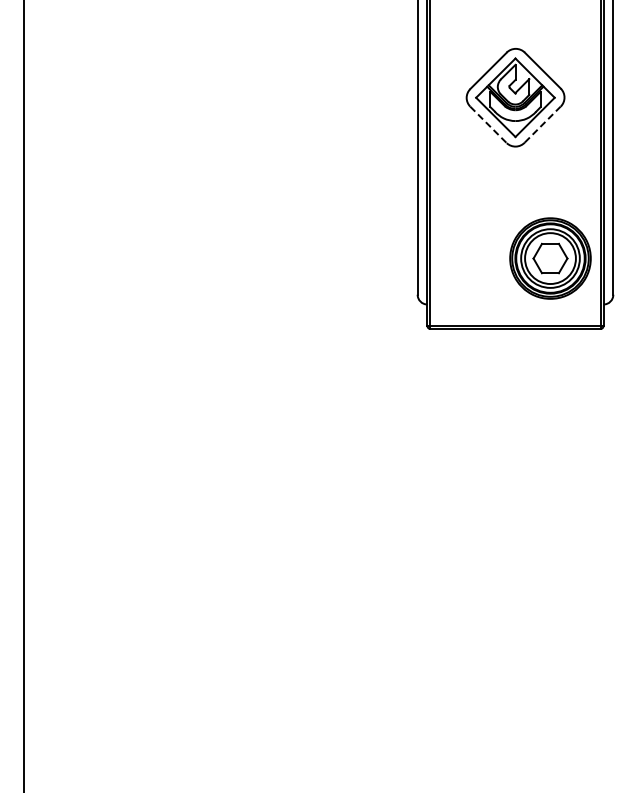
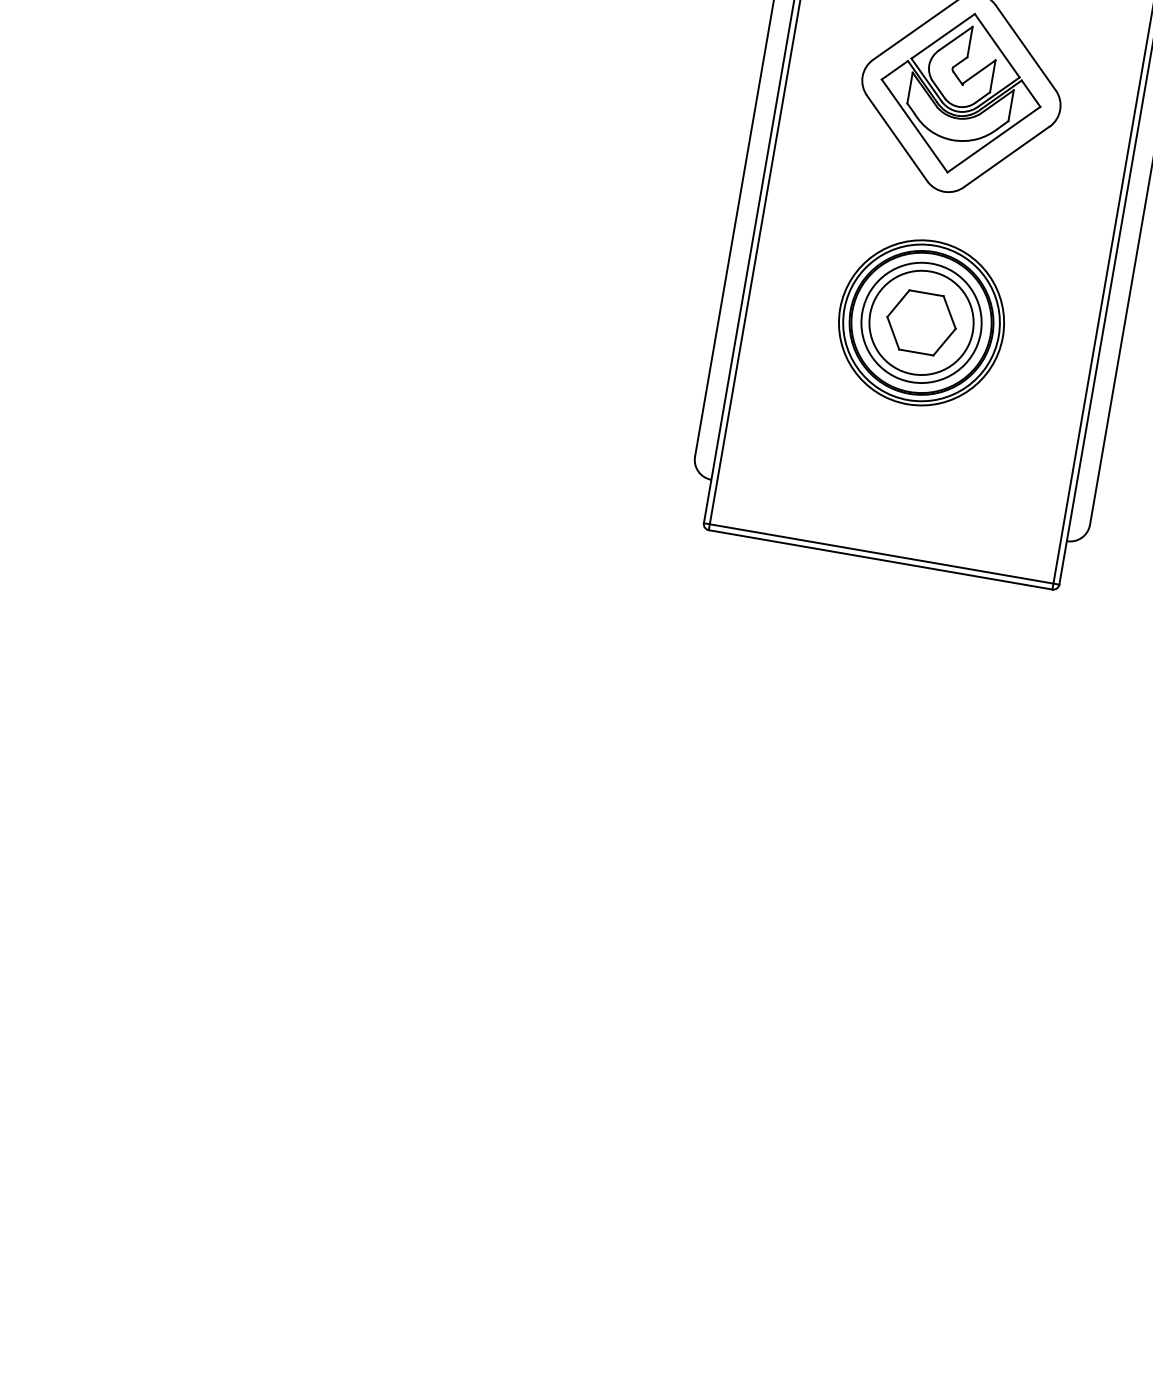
line: (488, 124) -> (897, 137), dashed -> solid
line: (543, 124) -> (1008, 156), dashed -> solid
part: (550, 258) -> (921, 322), moved

